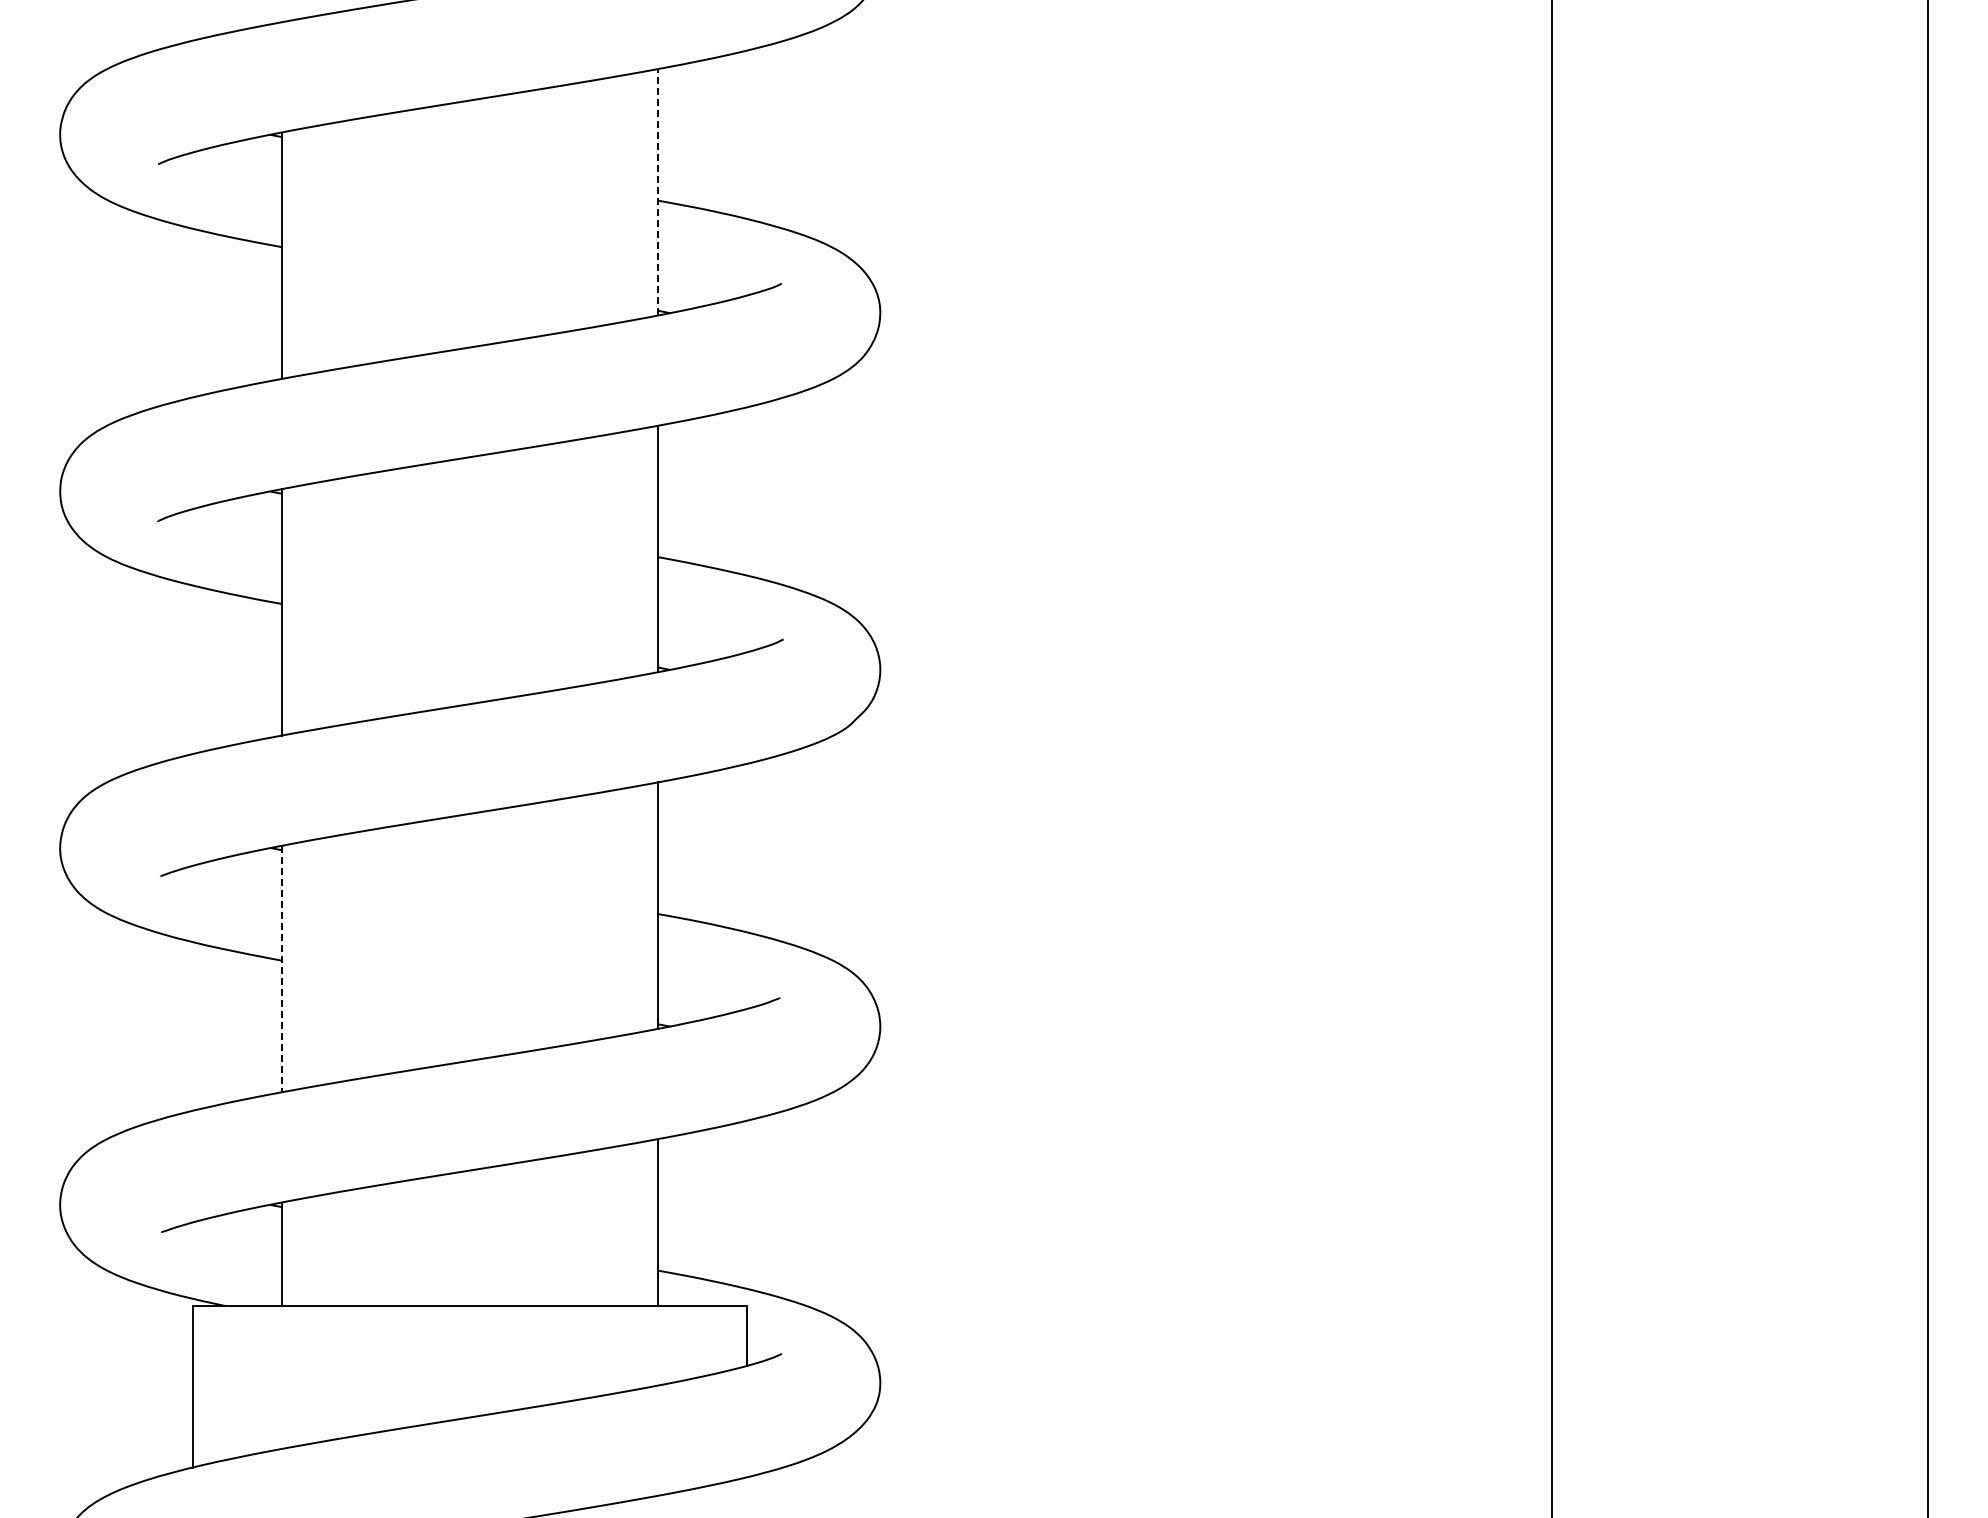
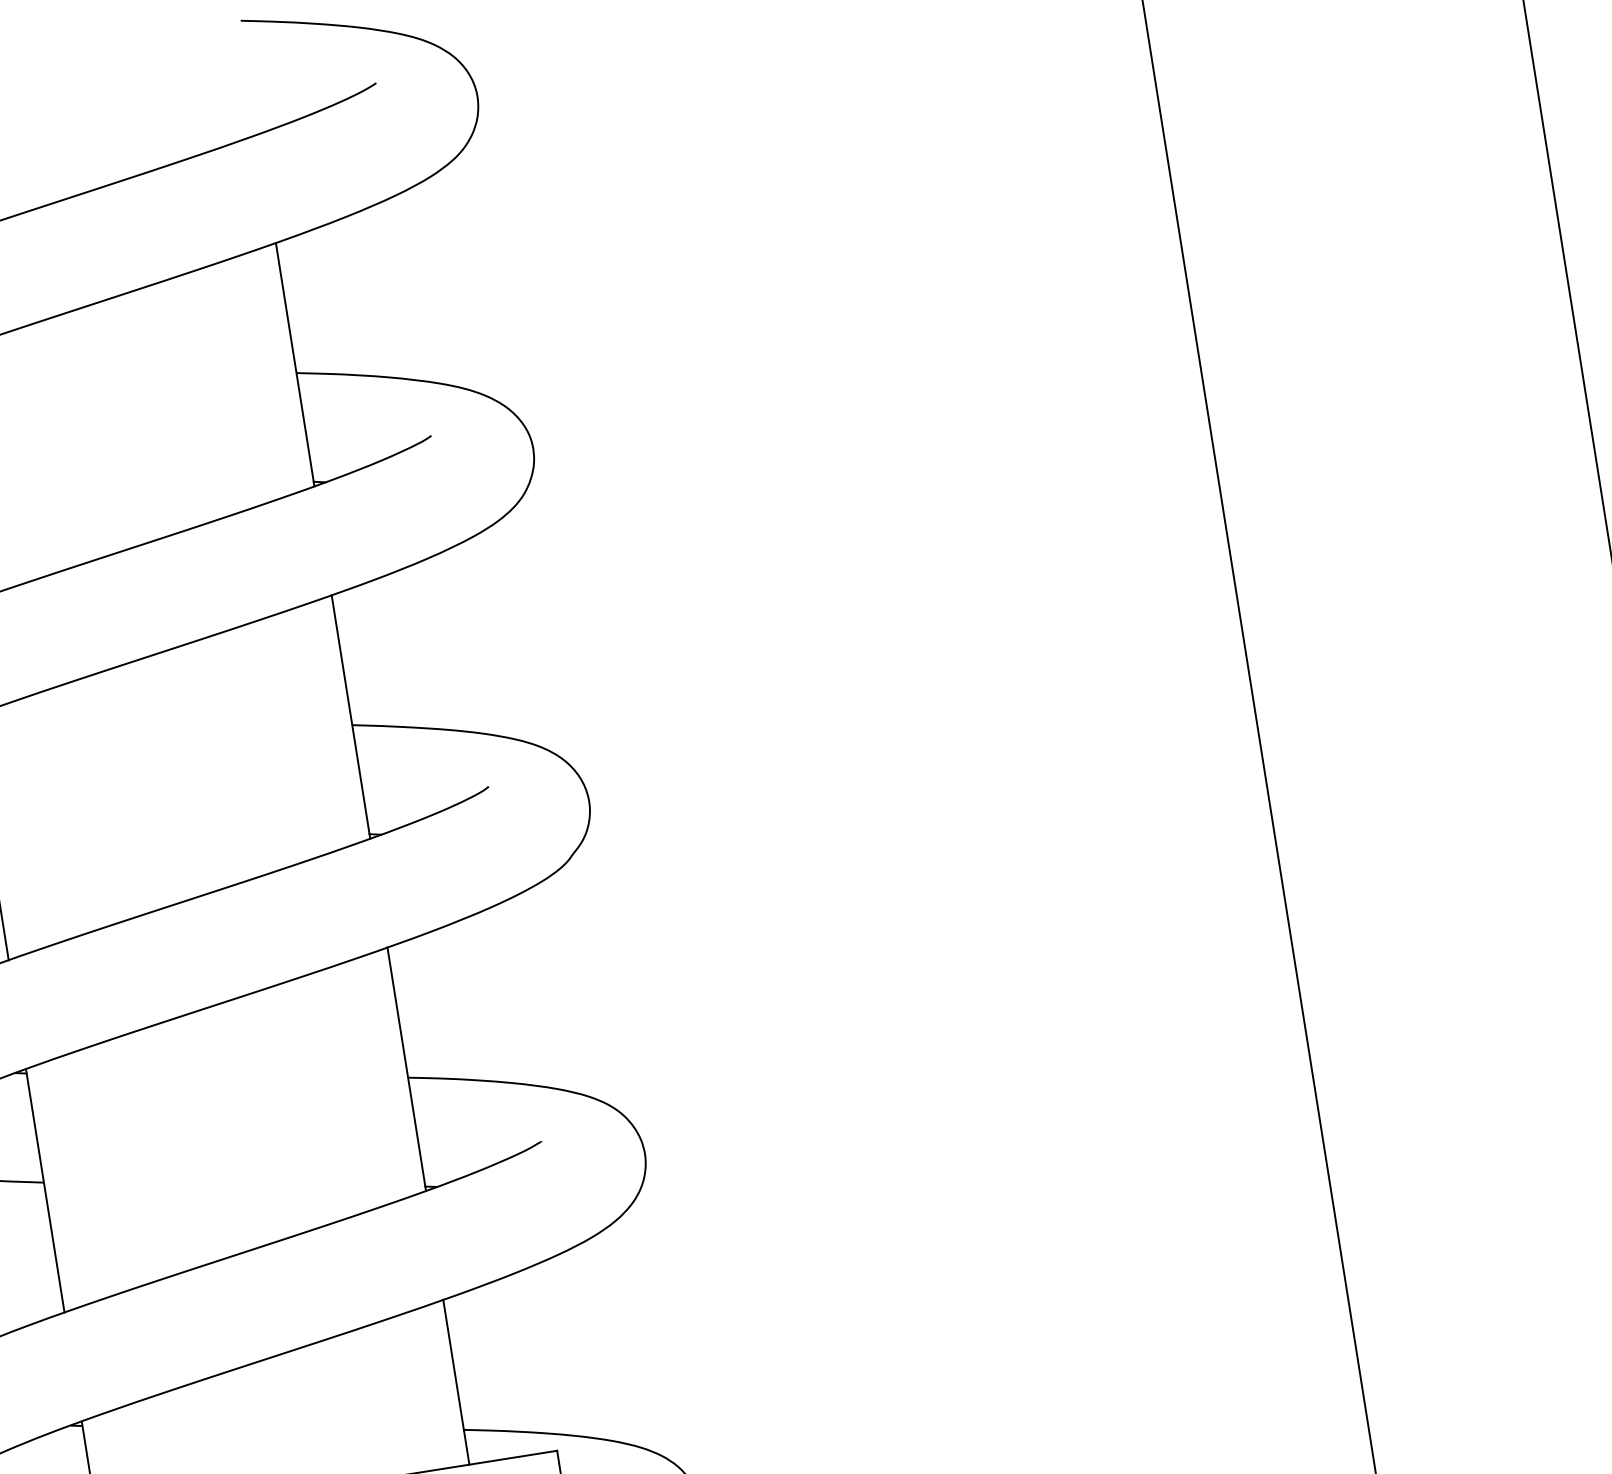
line: (658, 191) -> (295, 363), dashed -> solid
line: (282, 969) -> (45, 1191), dashed -> solid

